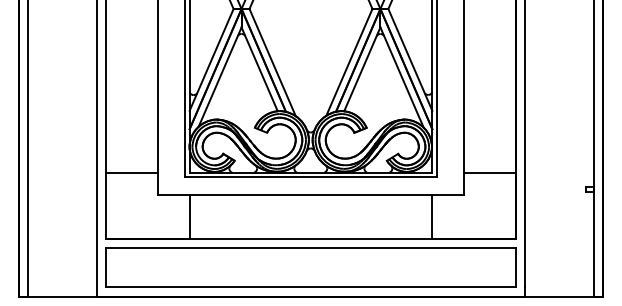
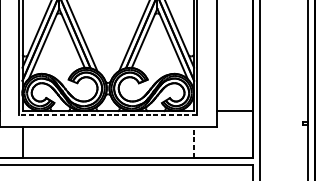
line: (310, 177) -> (107, 114), solid -> dashed
line: (432, 216) -> (194, 142), solid -> dashed

